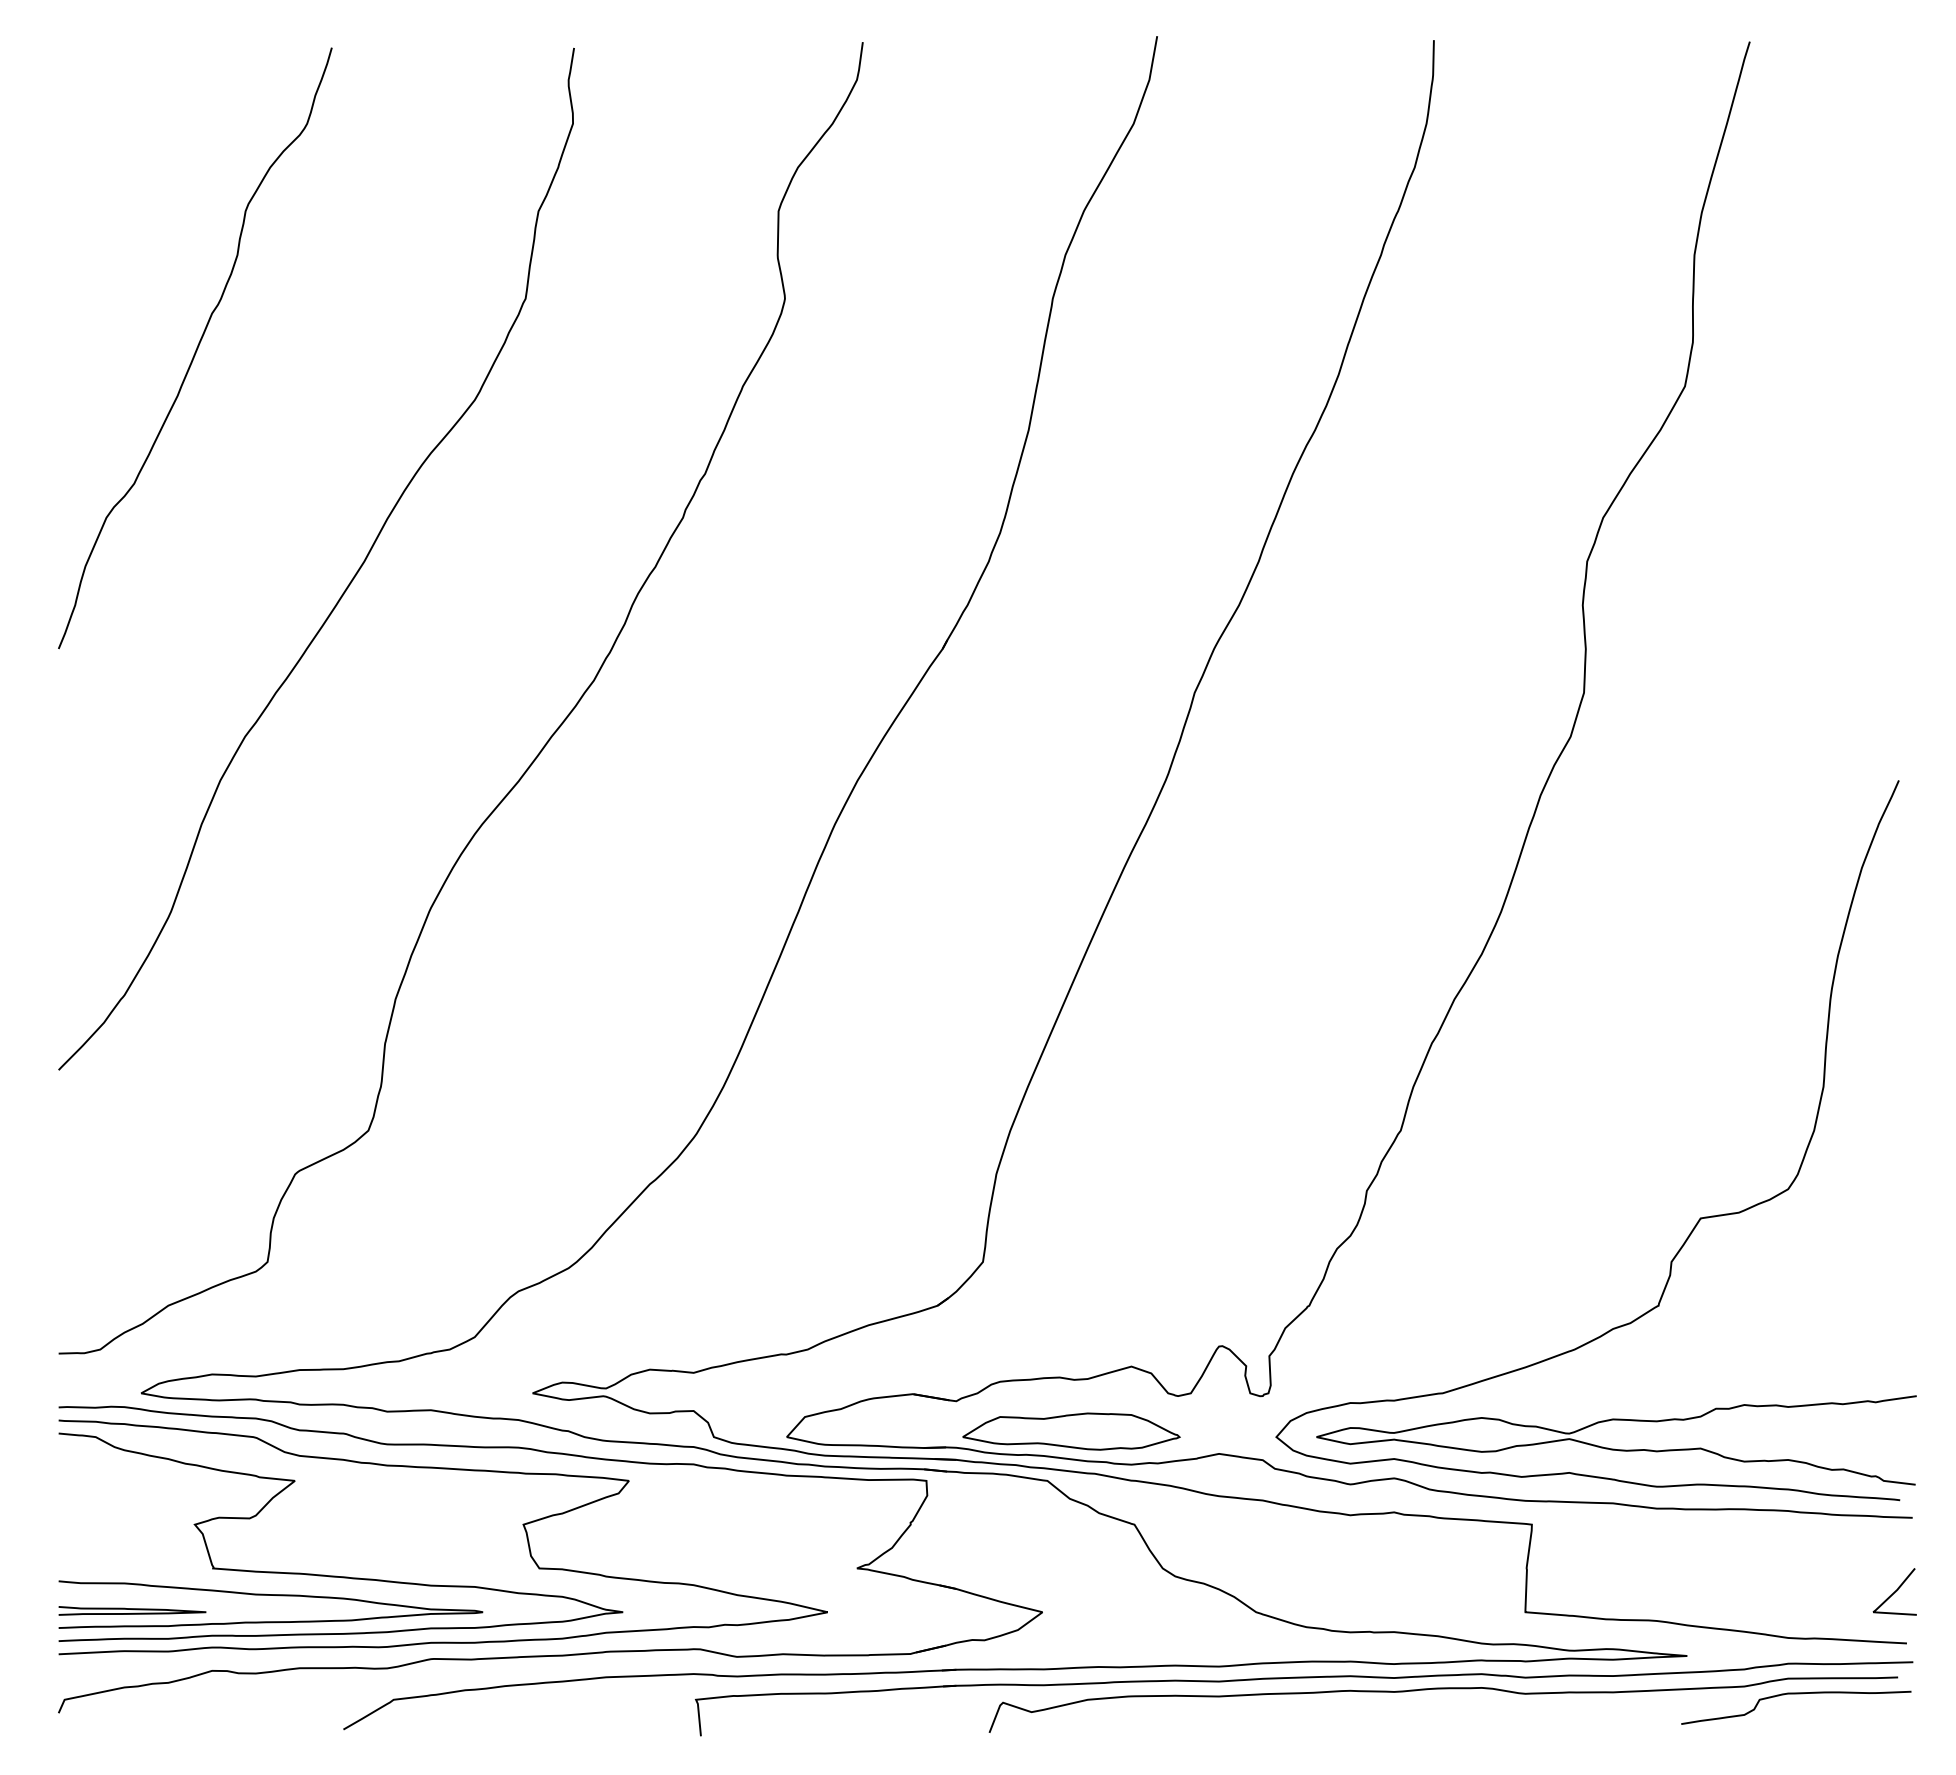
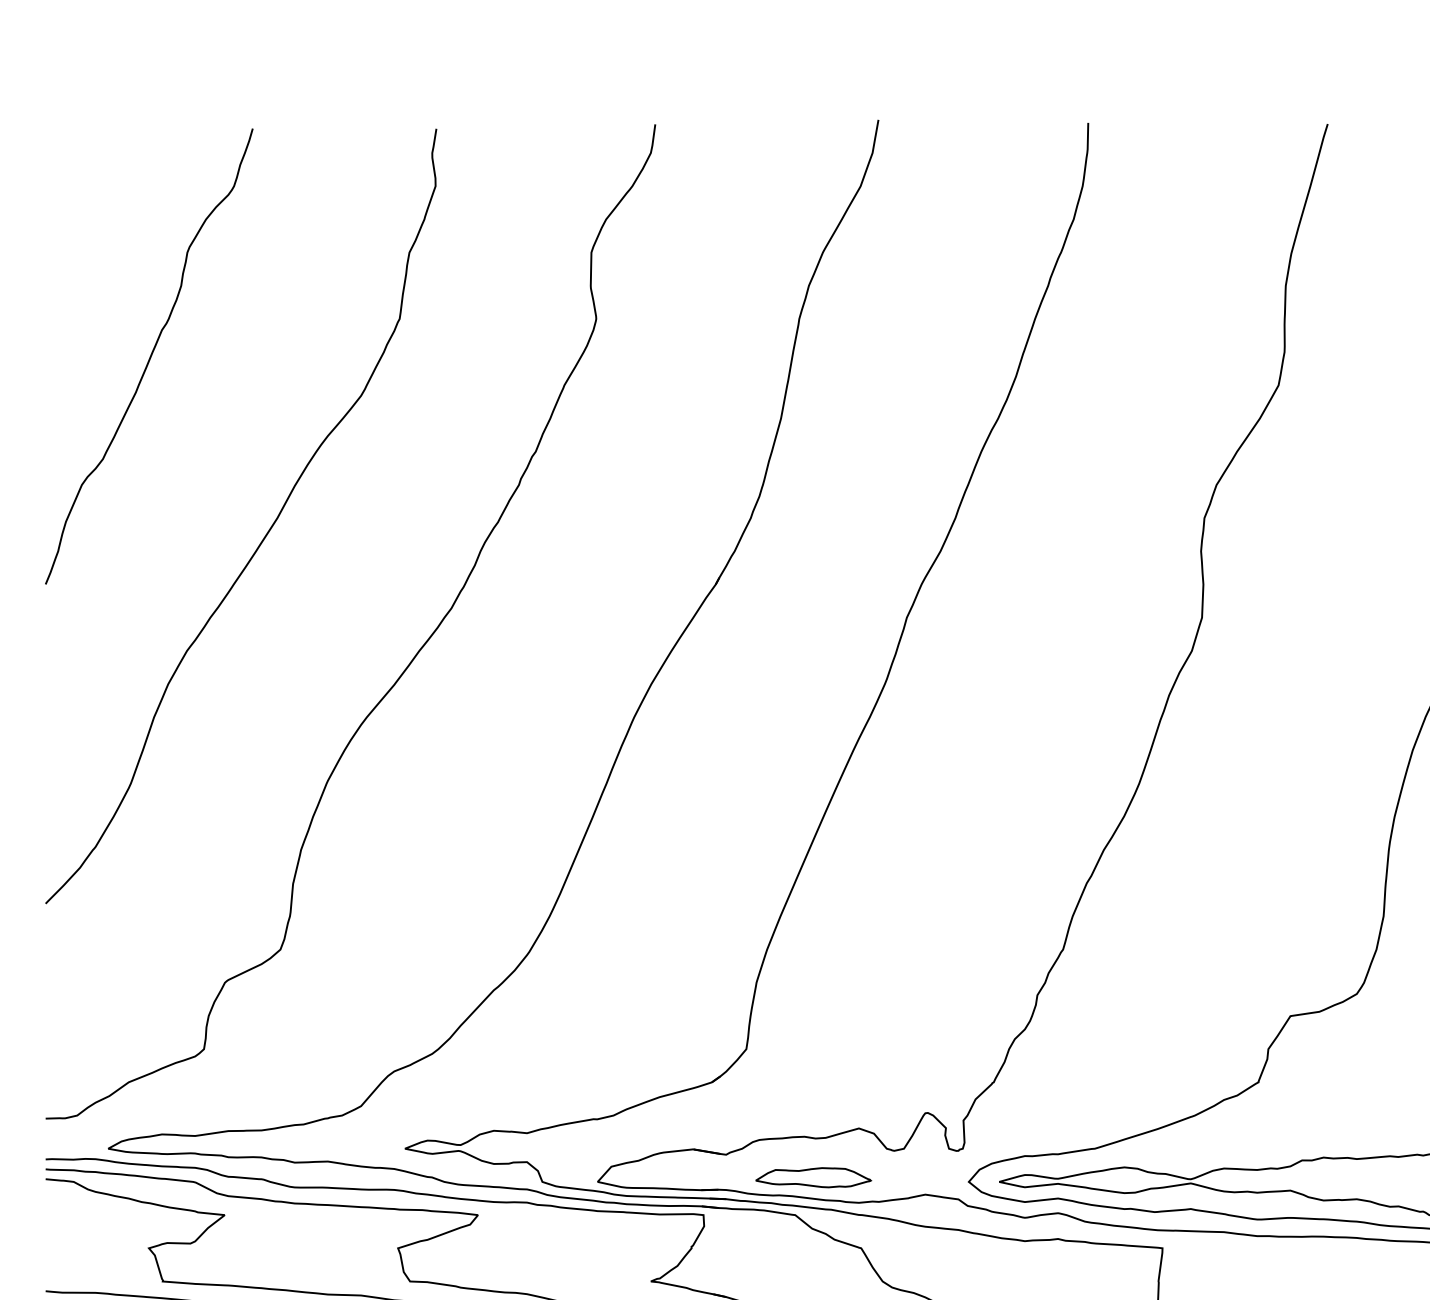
part: (1071, 1431) -> (813, 1177), size x0.7

